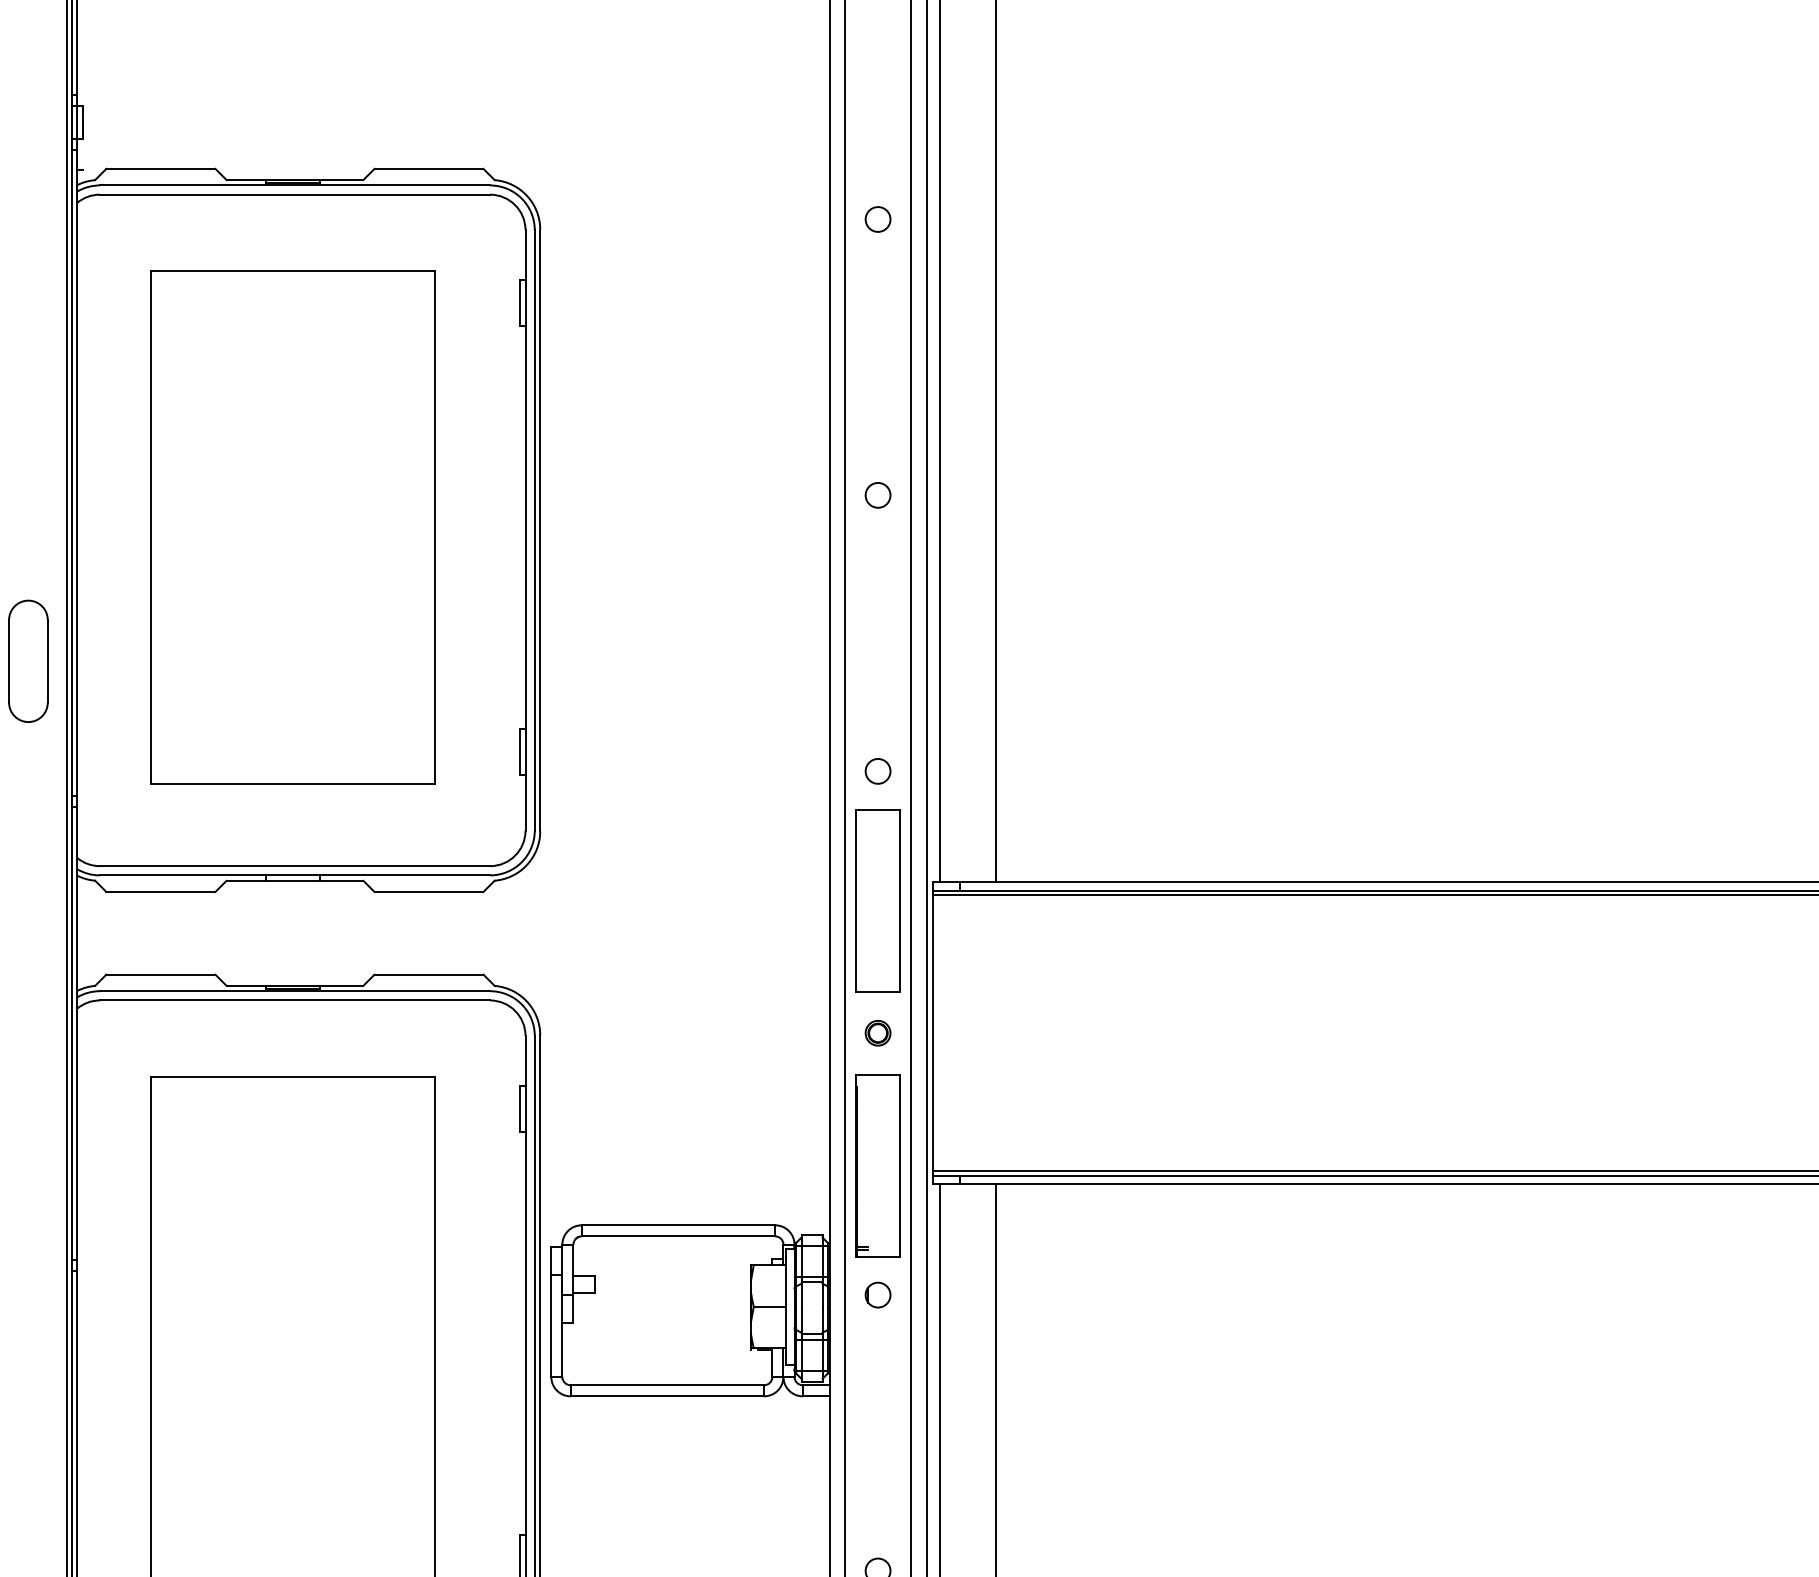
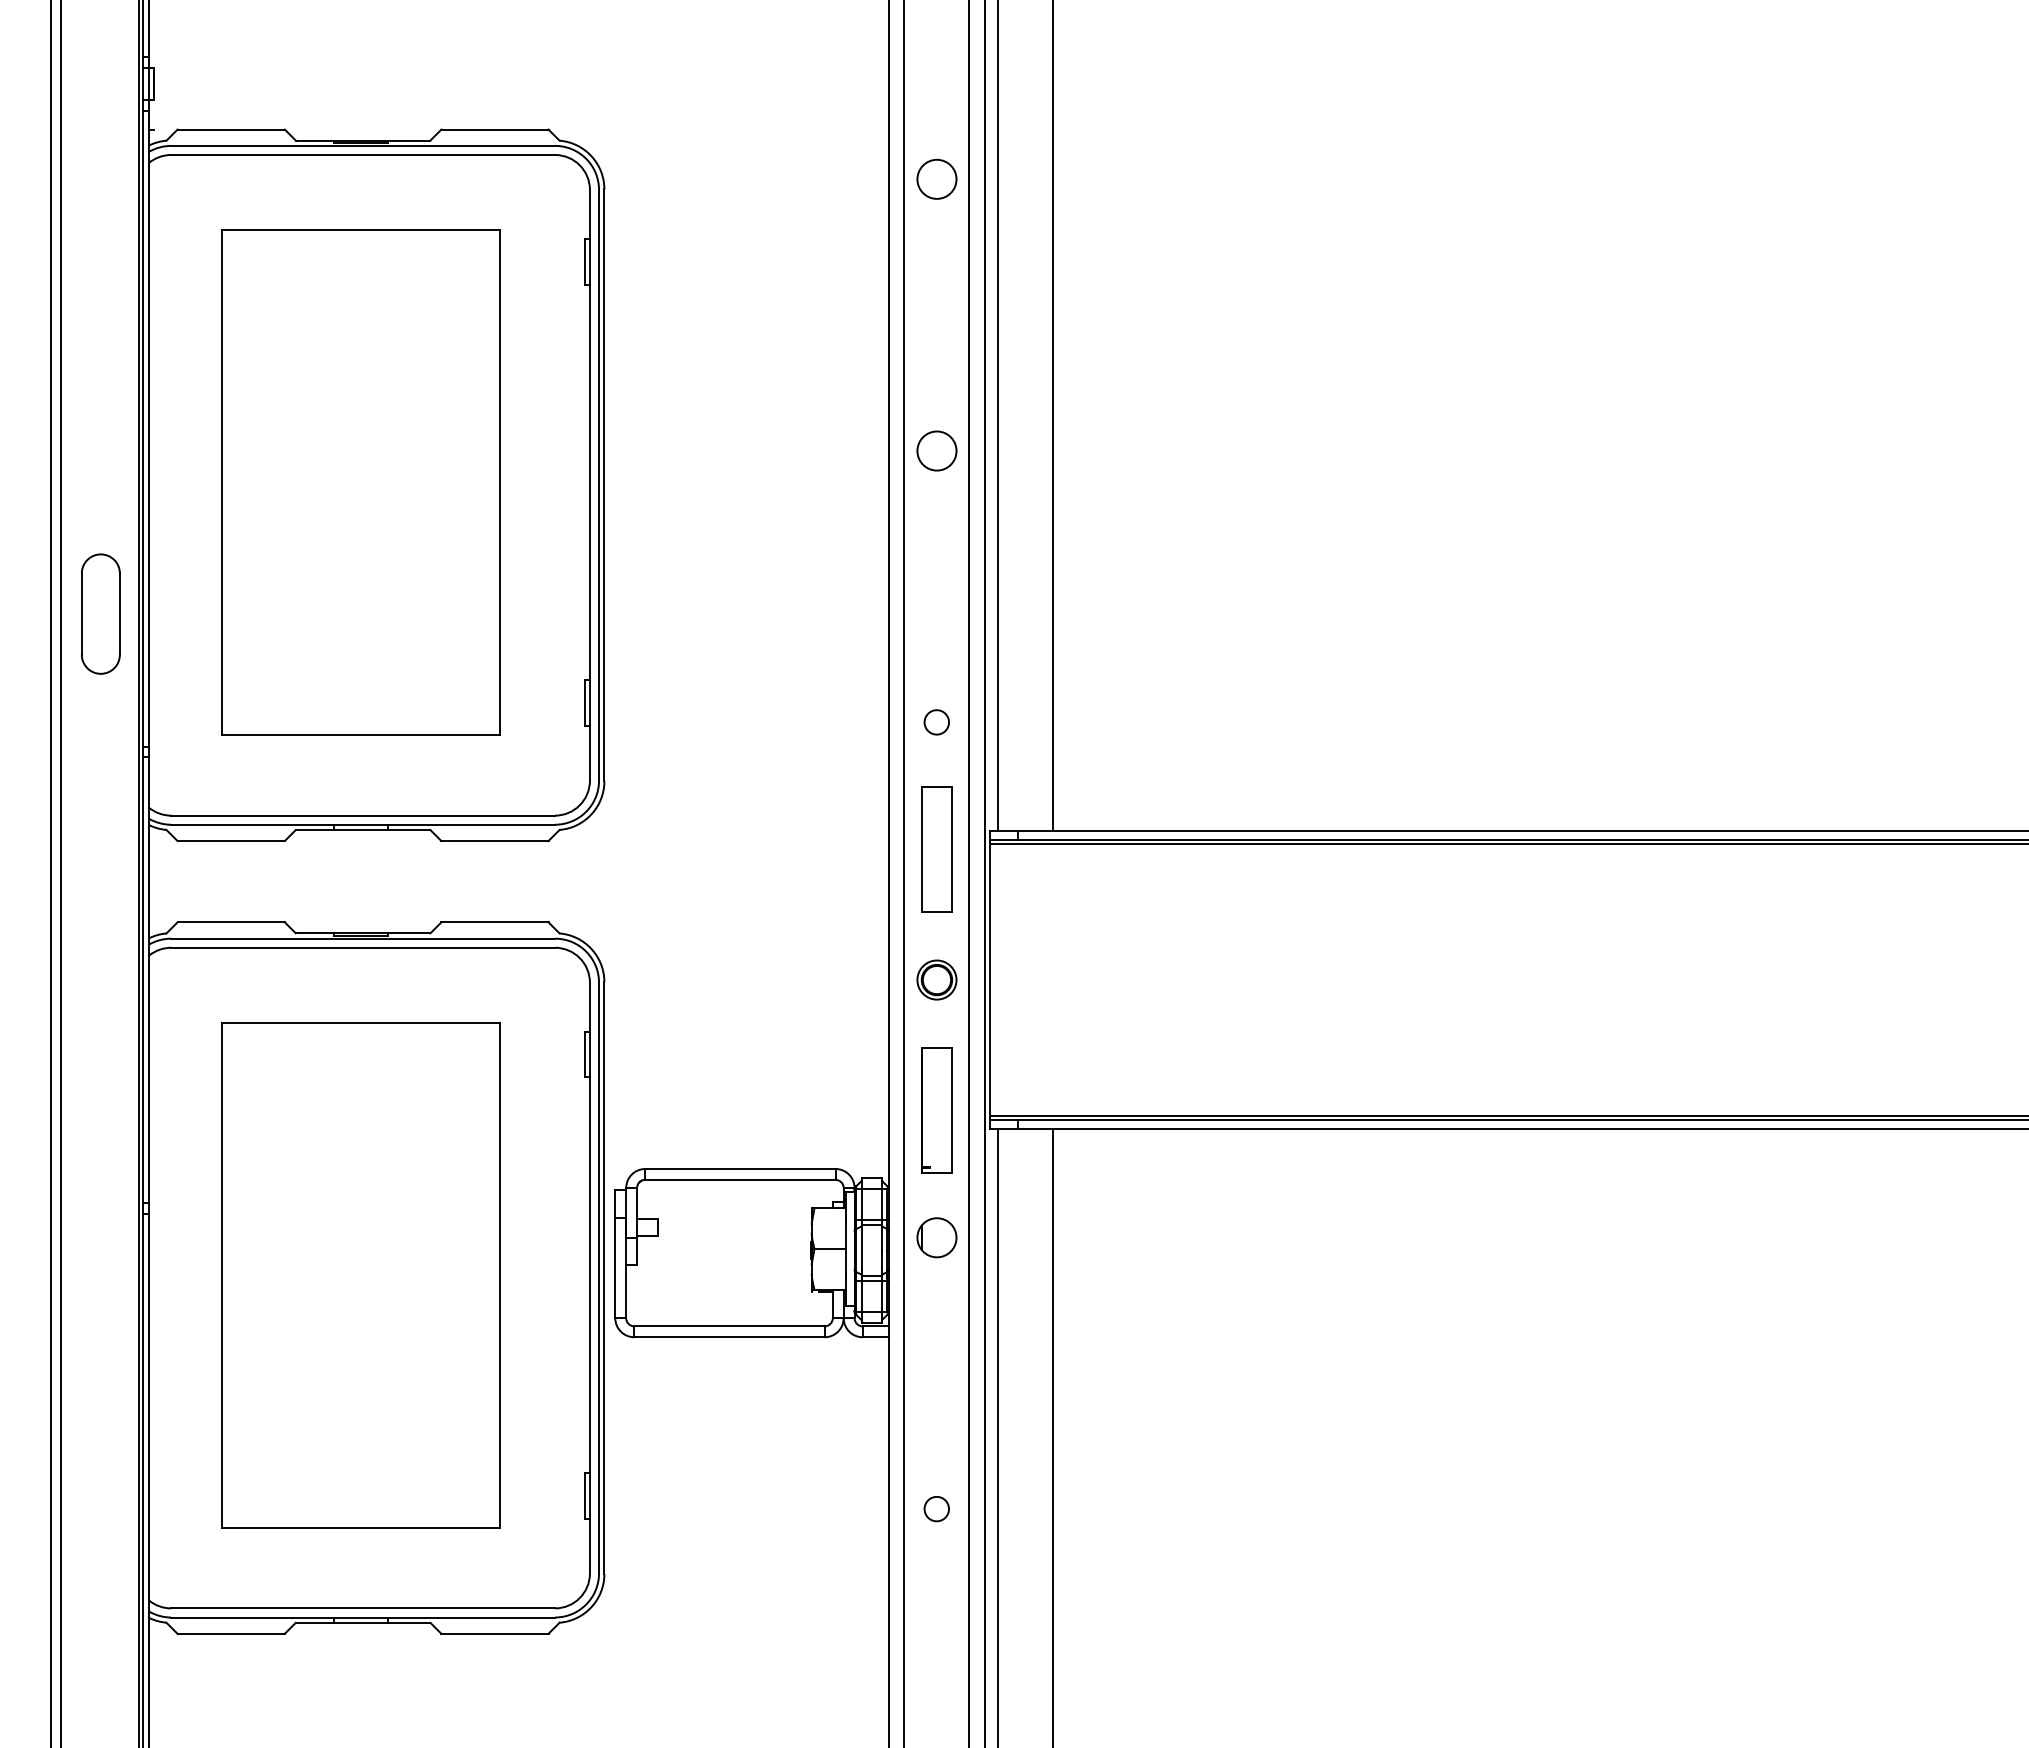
circle: (877, 219) -> (936, 179), size x1.6
circle: (877, 495) -> (936, 450), size x1.6
part: (877, 900) -> (936, 849), size x0.7
part: (877, 1032) -> (936, 979), size x1.6
part: (877, 1165) -> (936, 1110), size x0.7
part: (877, 1294) -> (936, 1237), size x1.6

